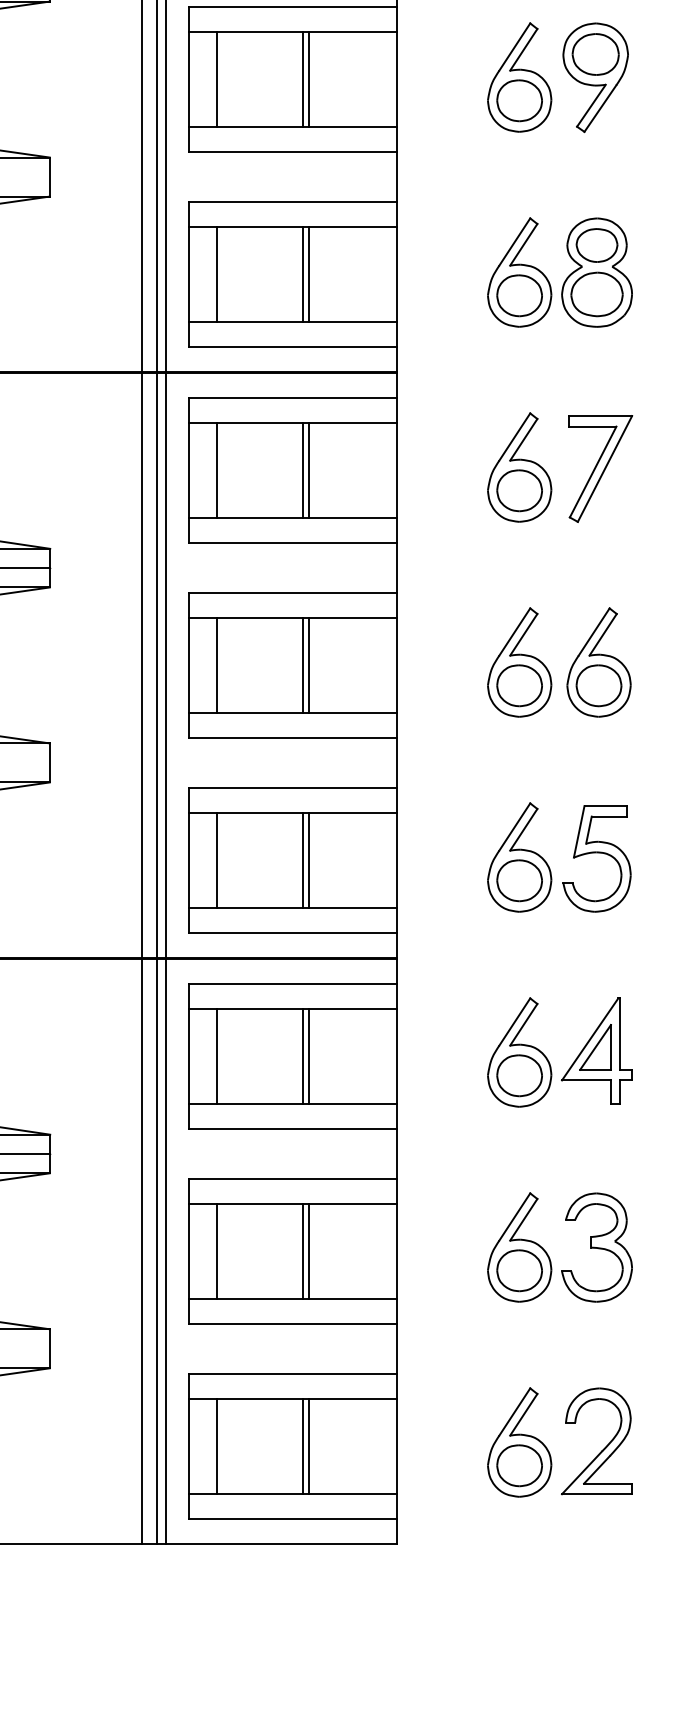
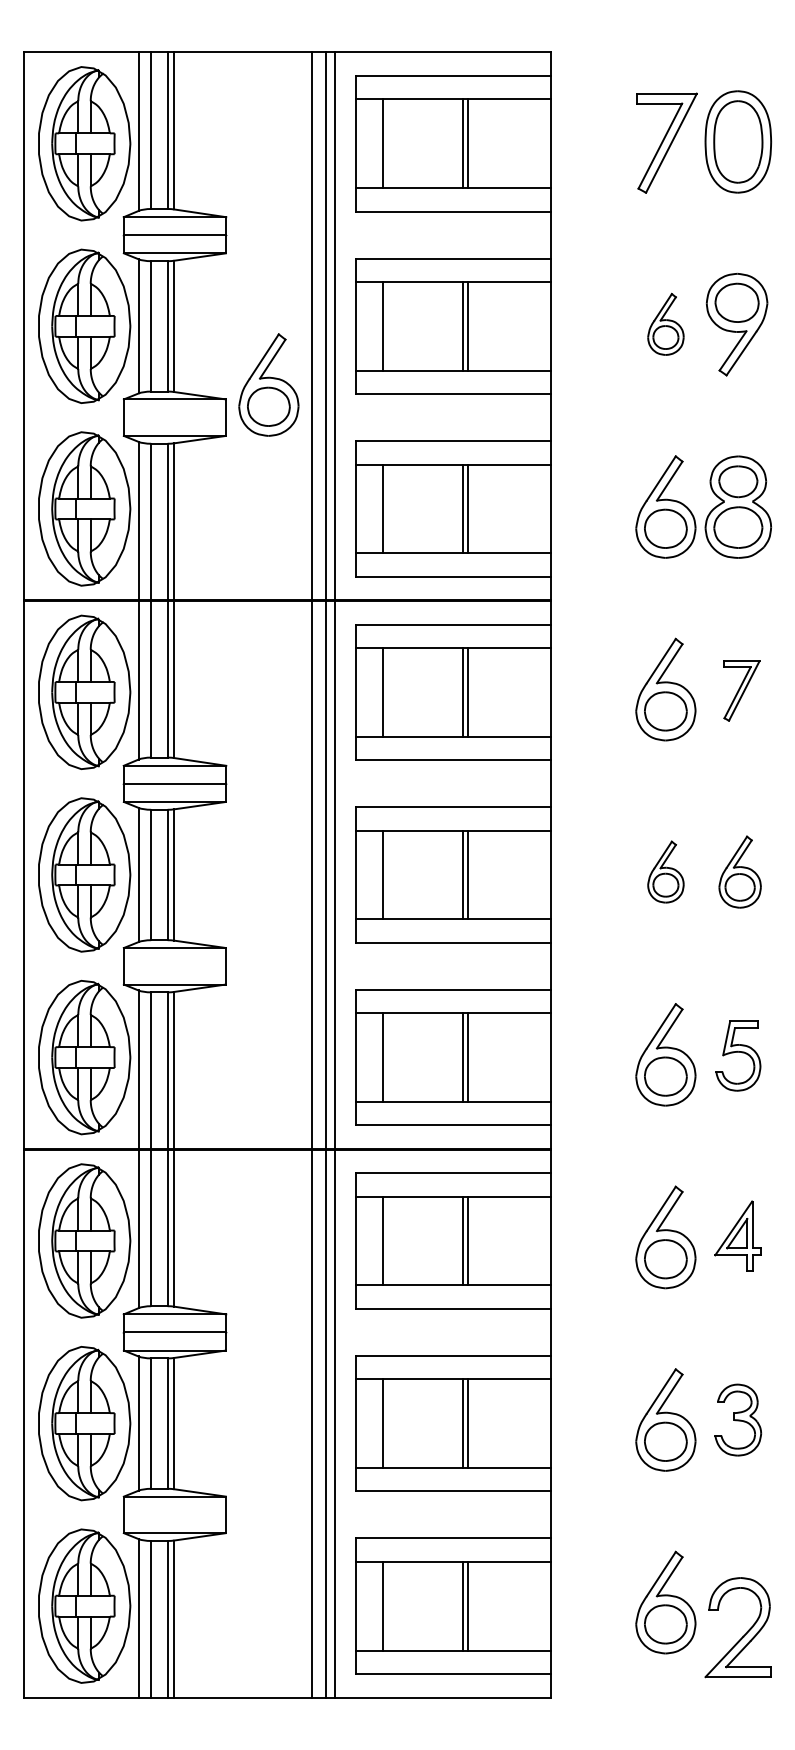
part: (519, 77) -> (665, 324), size x0.6
part: (95, 141) -> (268, 384), added
part: (600, 468) -> (741, 690), size x0.6
part: (519, 661) -> (665, 871), size x0.6
part: (598, 661) -> (739, 871), size x0.7
part: (597, 858) -> (738, 1055), size x0.7
part: (596, 1050) -> (737, 1235), size x0.7
part: (596, 1246) -> (737, 1419), size x0.7
part: (603, 1448) -> (744, 1634), moved

